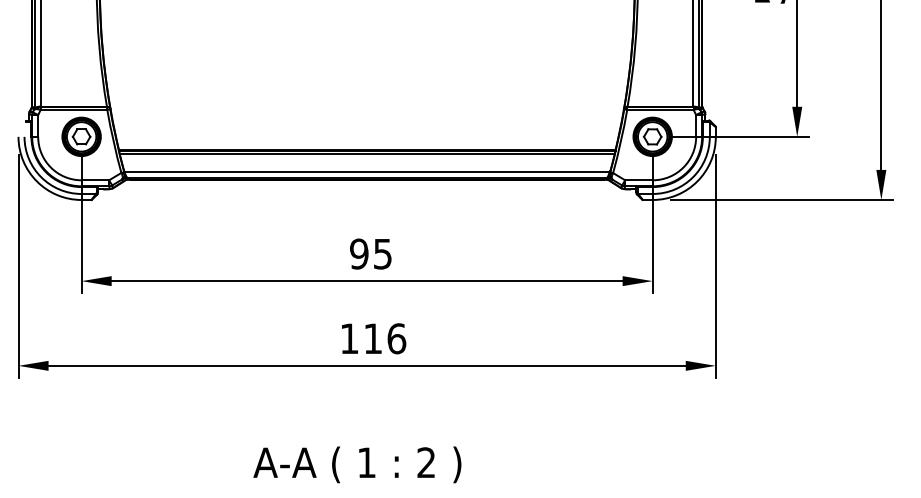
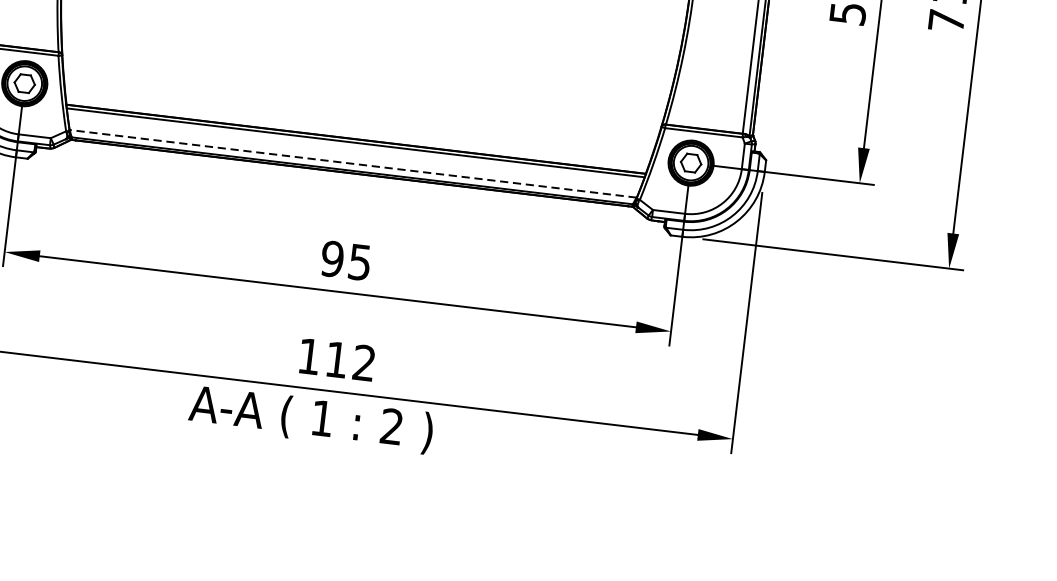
line: (367, 171) -> (353, 163), solid -> dashed
text: (396, 338) -> (364, 362), 116 -> 112
text: (357, 464) -> (311, 419), moved

